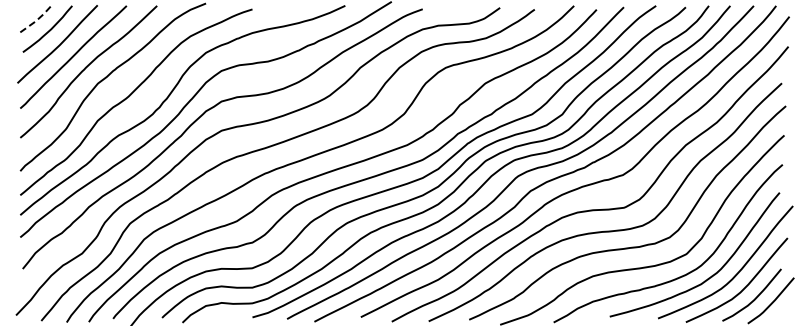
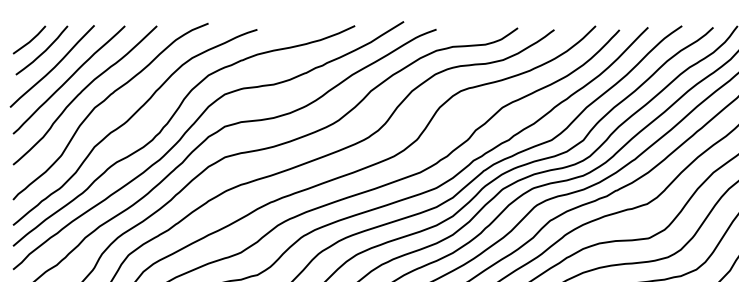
line: (36, 20) -> (30, 41), dashed -> solid

